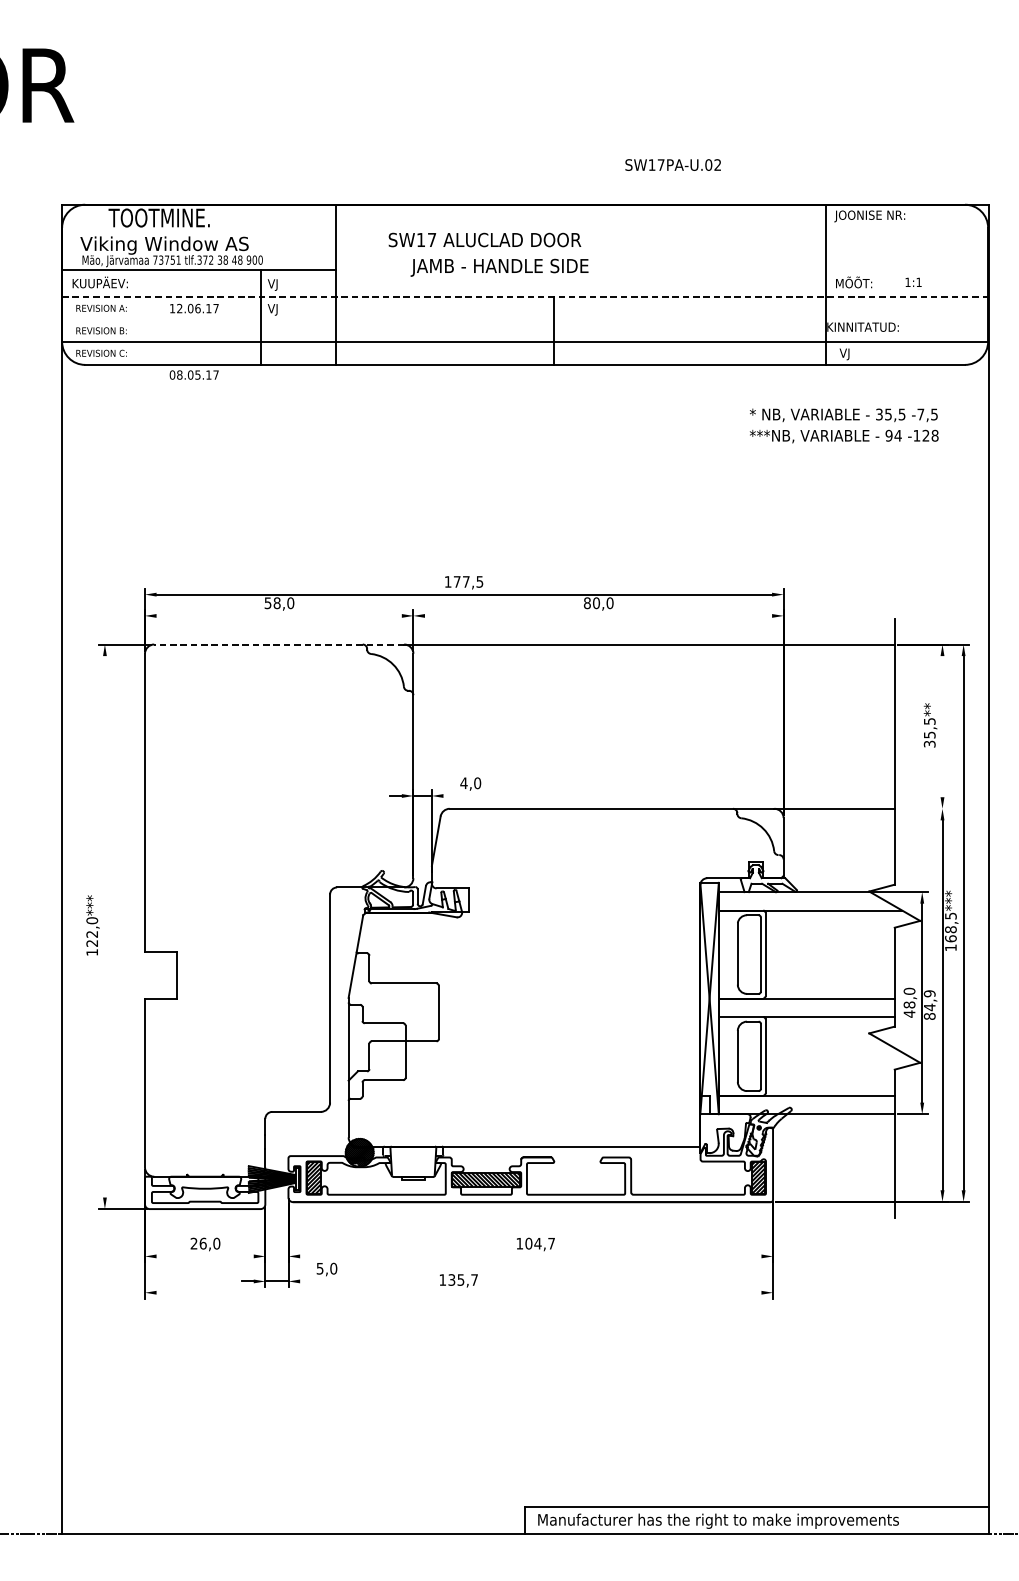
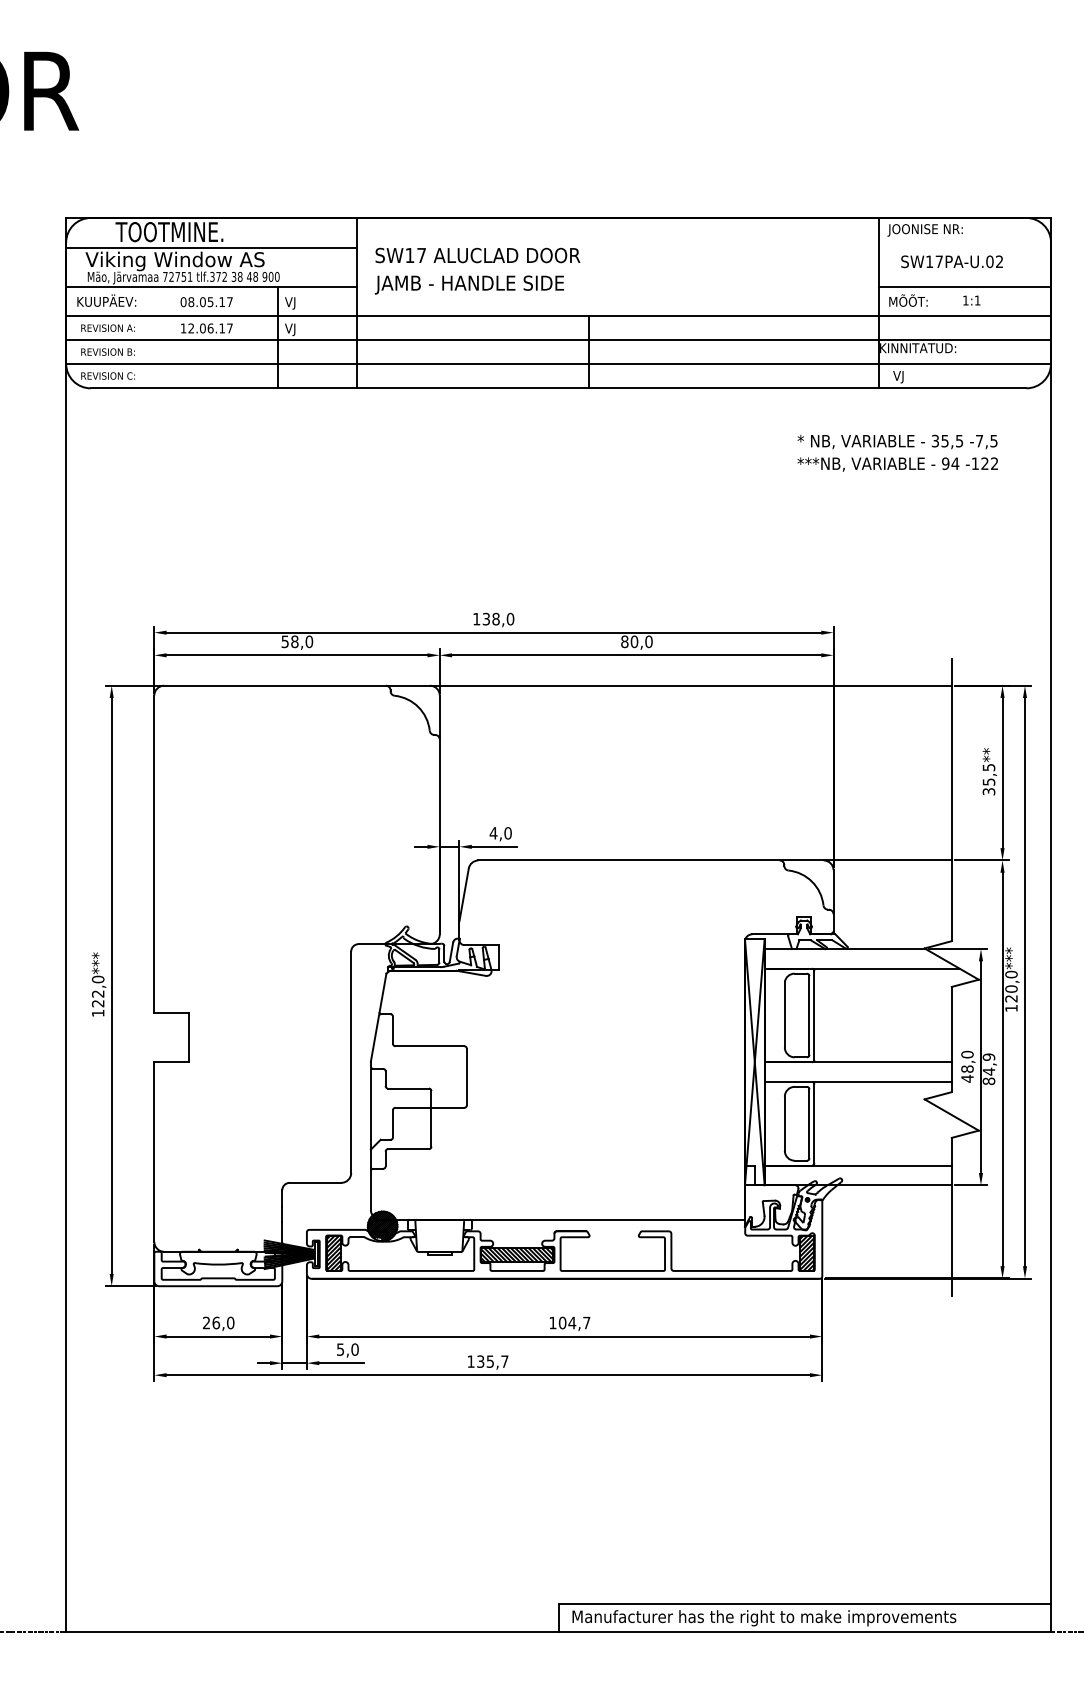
text: (672, 164) -> (951, 261), moved
line: (198, 232) -> (211, 247), added
text: (484, 240) -> (477, 255), moved
text: (161, 260) -> (171, 277), 73751 -> 72751
text: (498, 267) -> (468, 284), moved
line: (906, 269) -> (964, 286), added
line: (525, 297) -> (559, 316), dashed -> solid
line: (525, 319) -> (558, 340), added
text: (194, 375) -> (206, 302), moved
text: (934, 435) -> (994, 463), -128 -> -122
text: (468, 581) -> (498, 618), 177,5 -> 138,0
line: (278, 616) -> (296, 655), added
line: (598, 616) -> (636, 655), added
line: (279, 644) -> (297, 685), dashed -> solid
line: (942, 727) -> (1002, 773), added
line: (463, 795) -> (493, 846), added
line: (922, 808) -> (981, 860), added
line: (104, 926) -> (111, 985), added
text: (950, 927) -> (1011, 986), 168,5*** -> 120,0***
line: (204, 1256) -> (217, 1336), added
line: (530, 1256) -> (564, 1336), added
line: (320, 1281) -> (341, 1363), added
line: (458, 1293) -> (487, 1375), added

